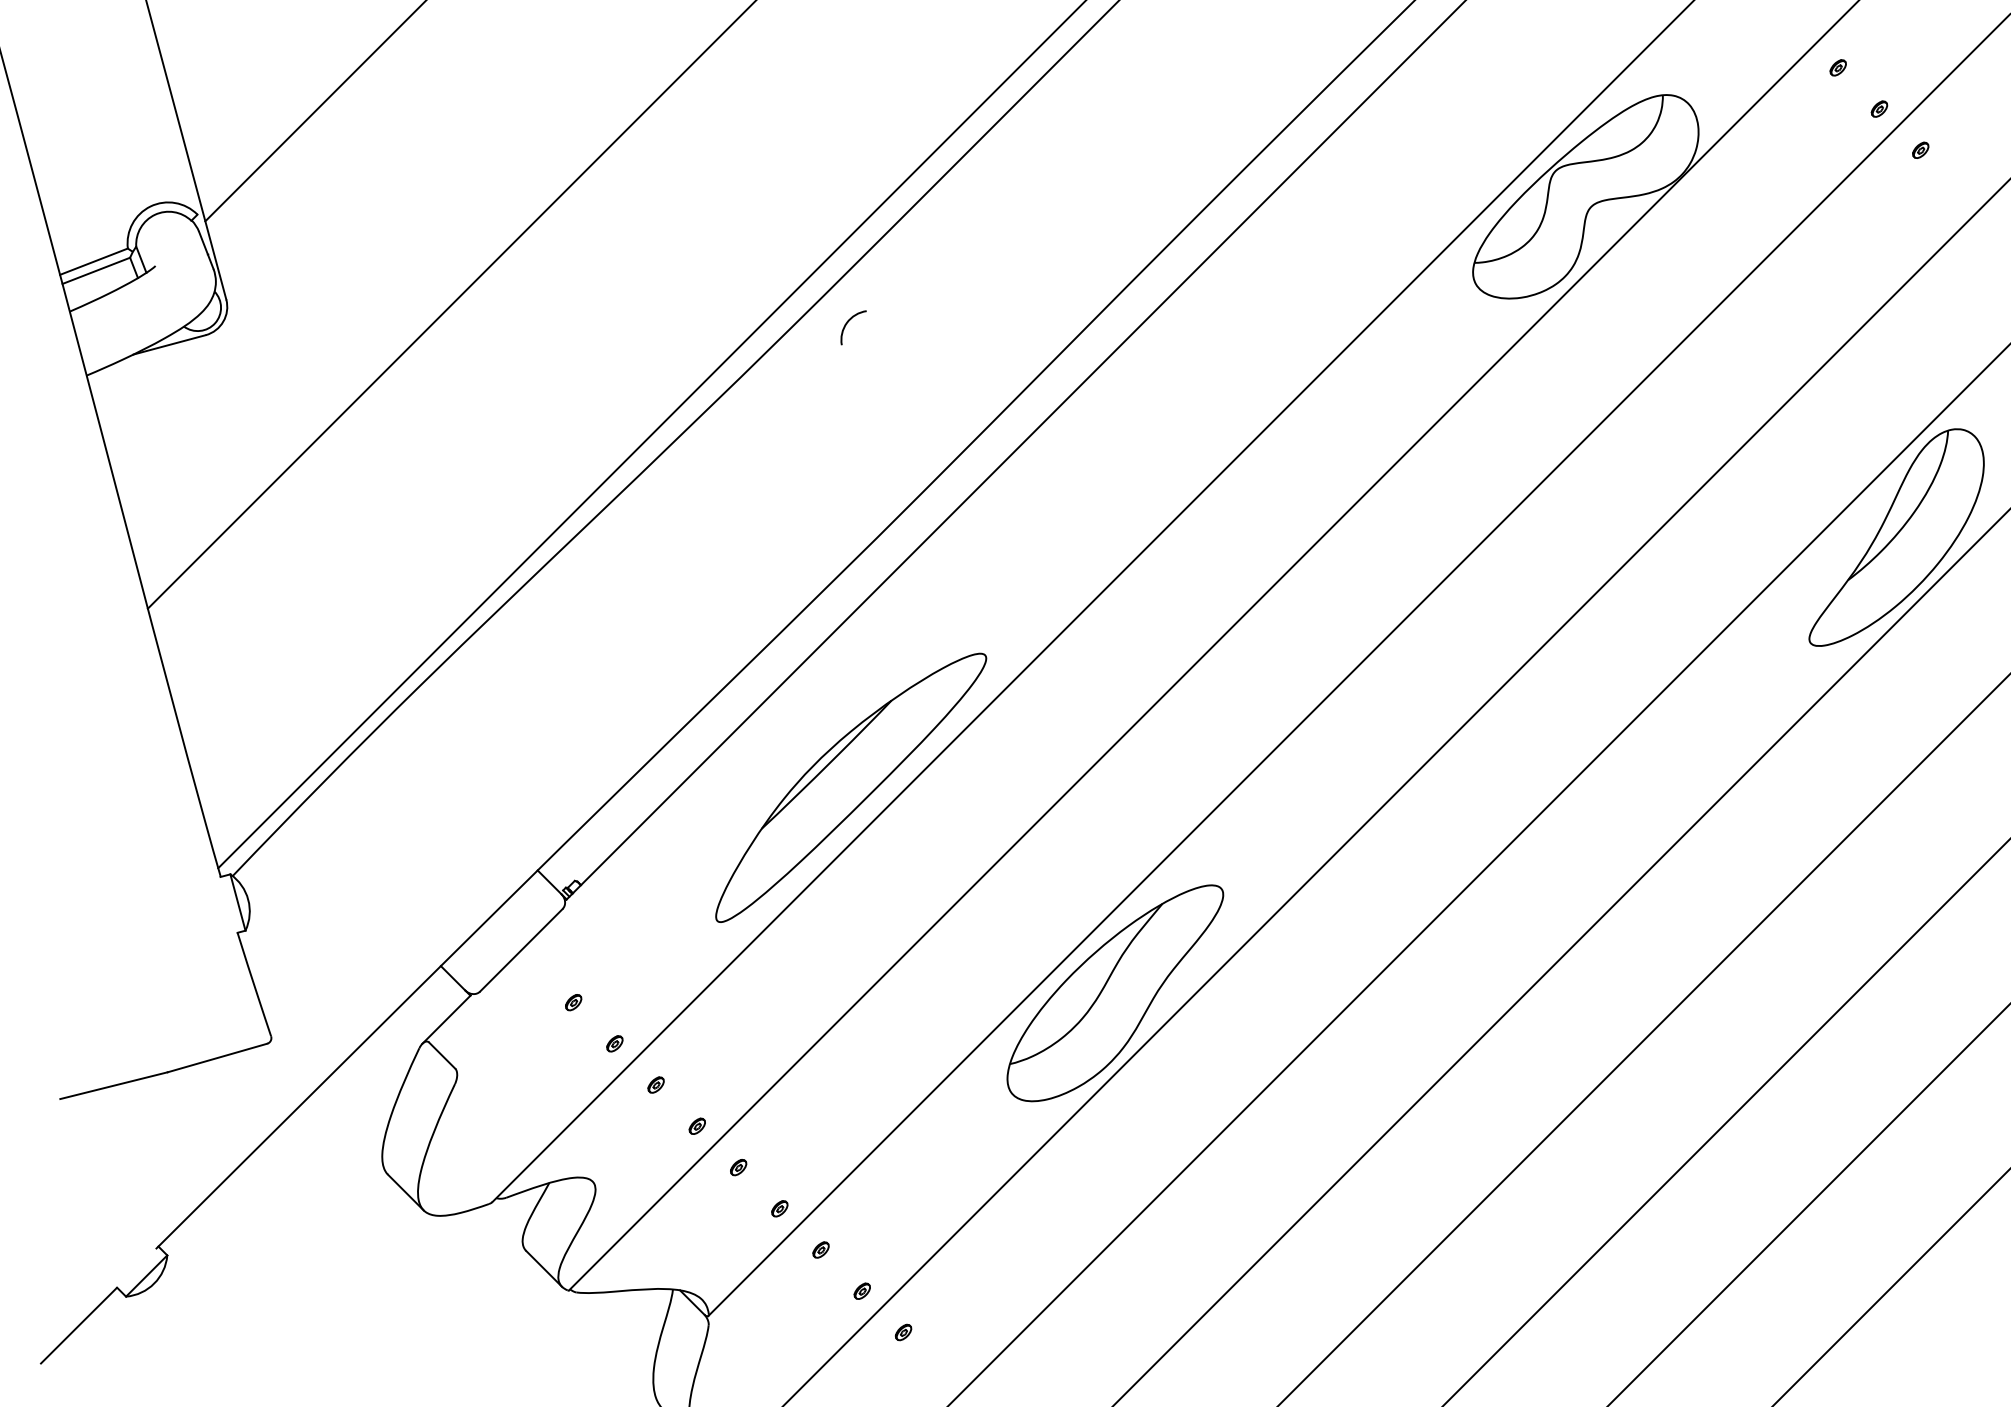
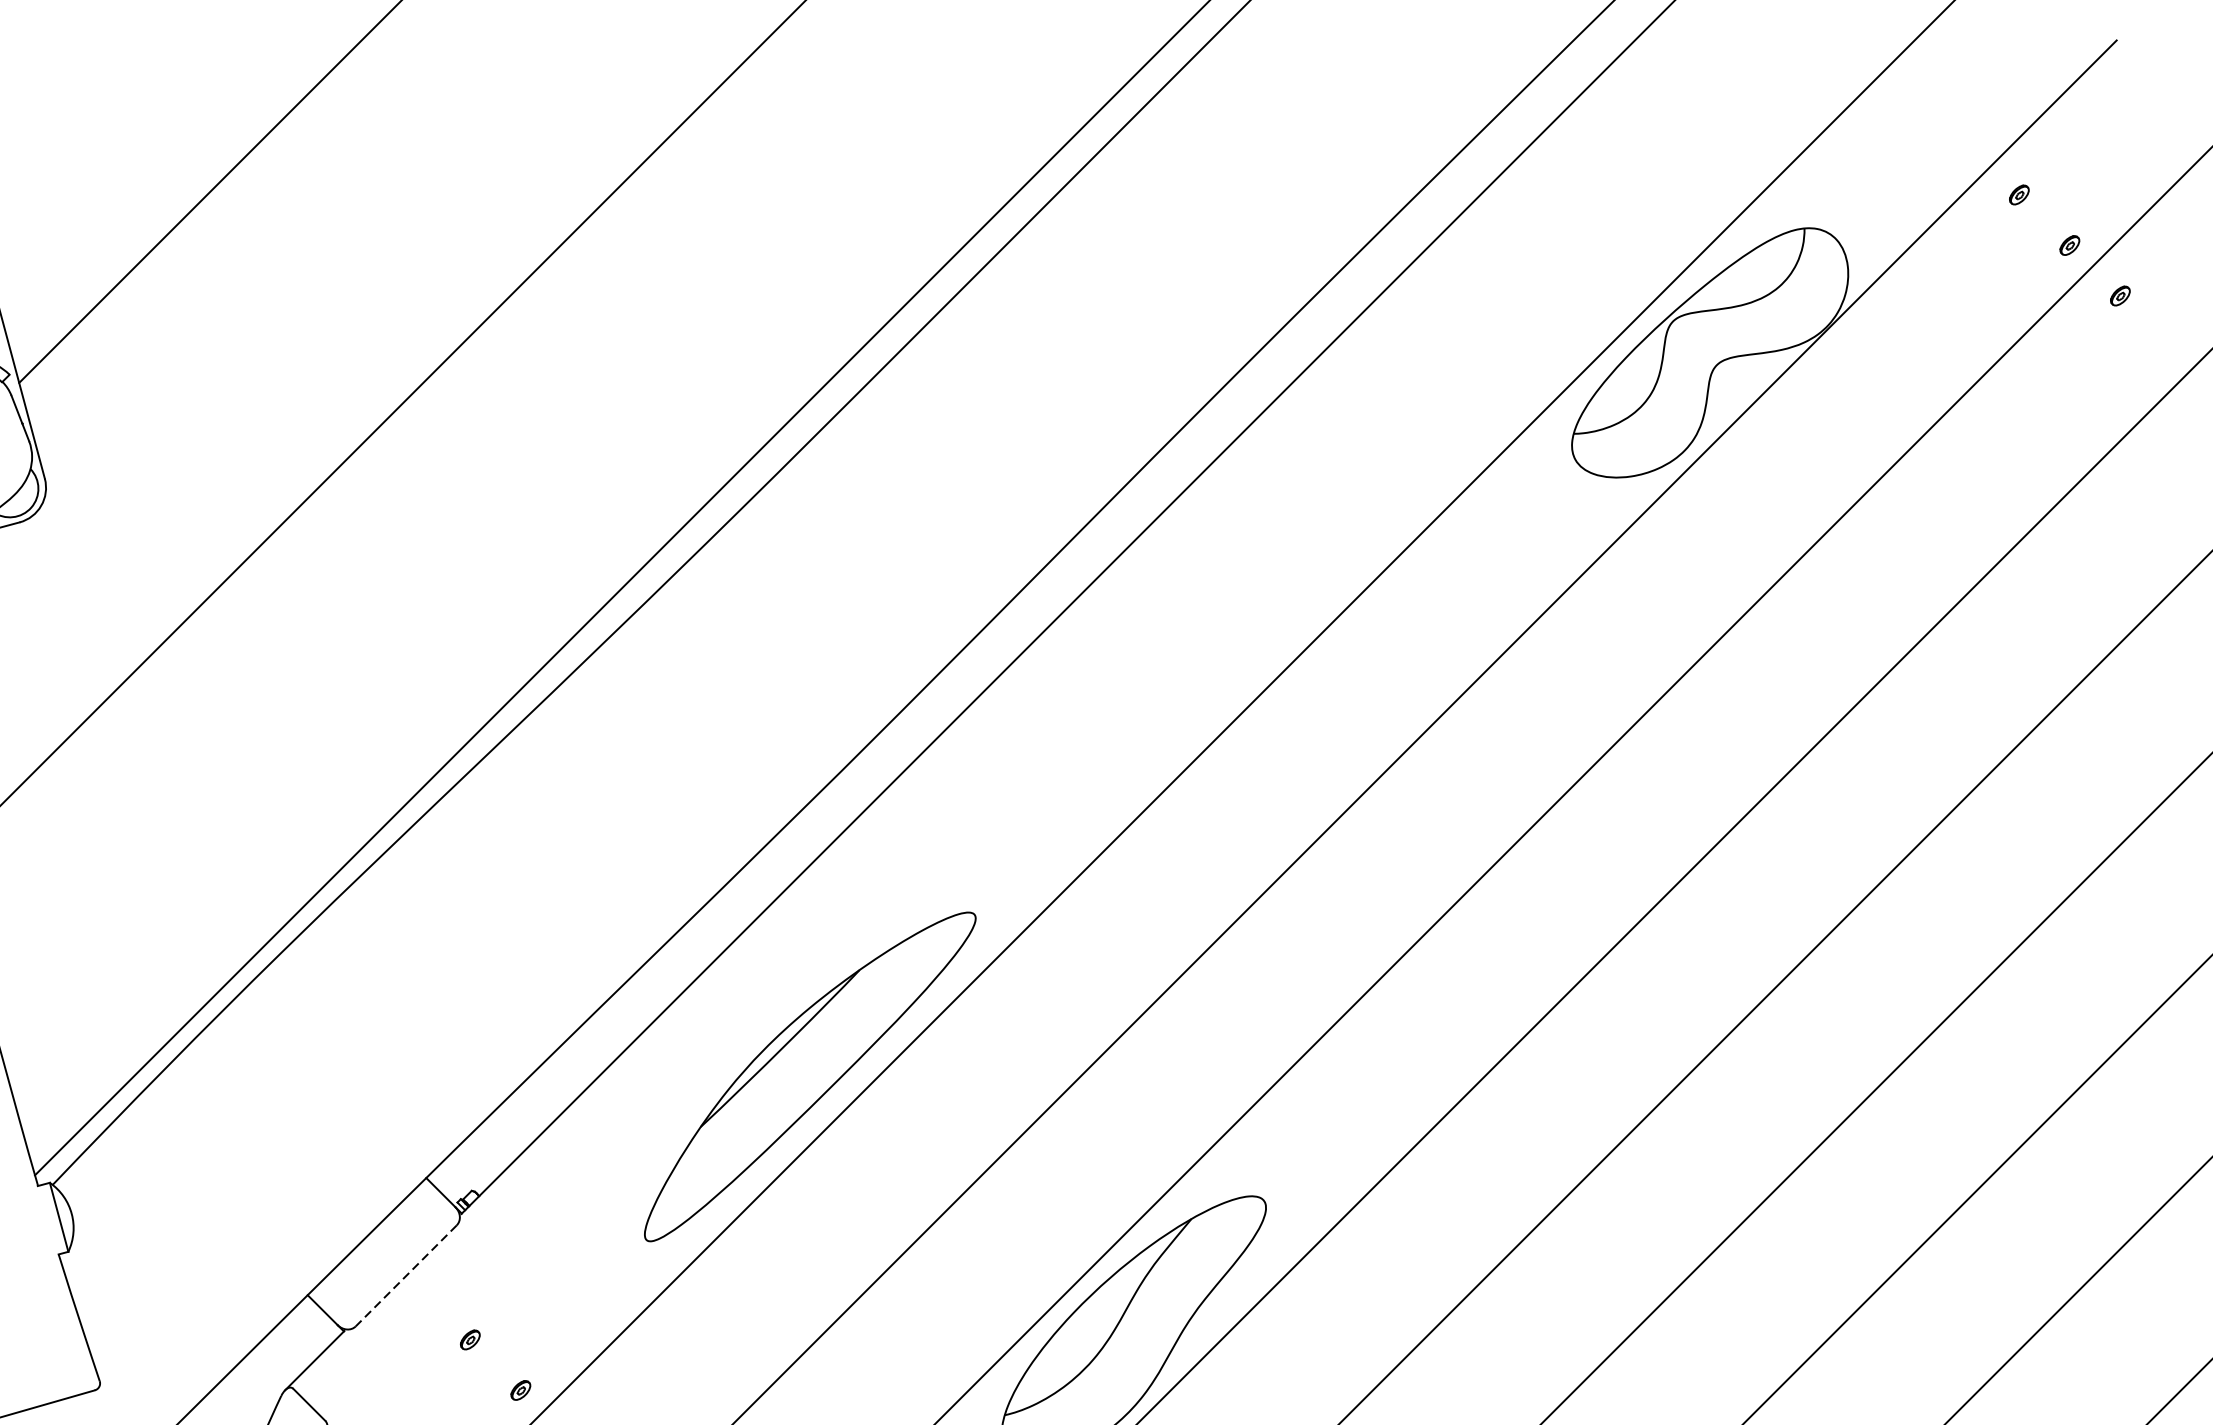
arc: (848, 322) -> (806, 506), removed
part: (1896, 537) -> (2090, 770), removed
line: (521, 950) -> (406, 1276), solid -> dashed

